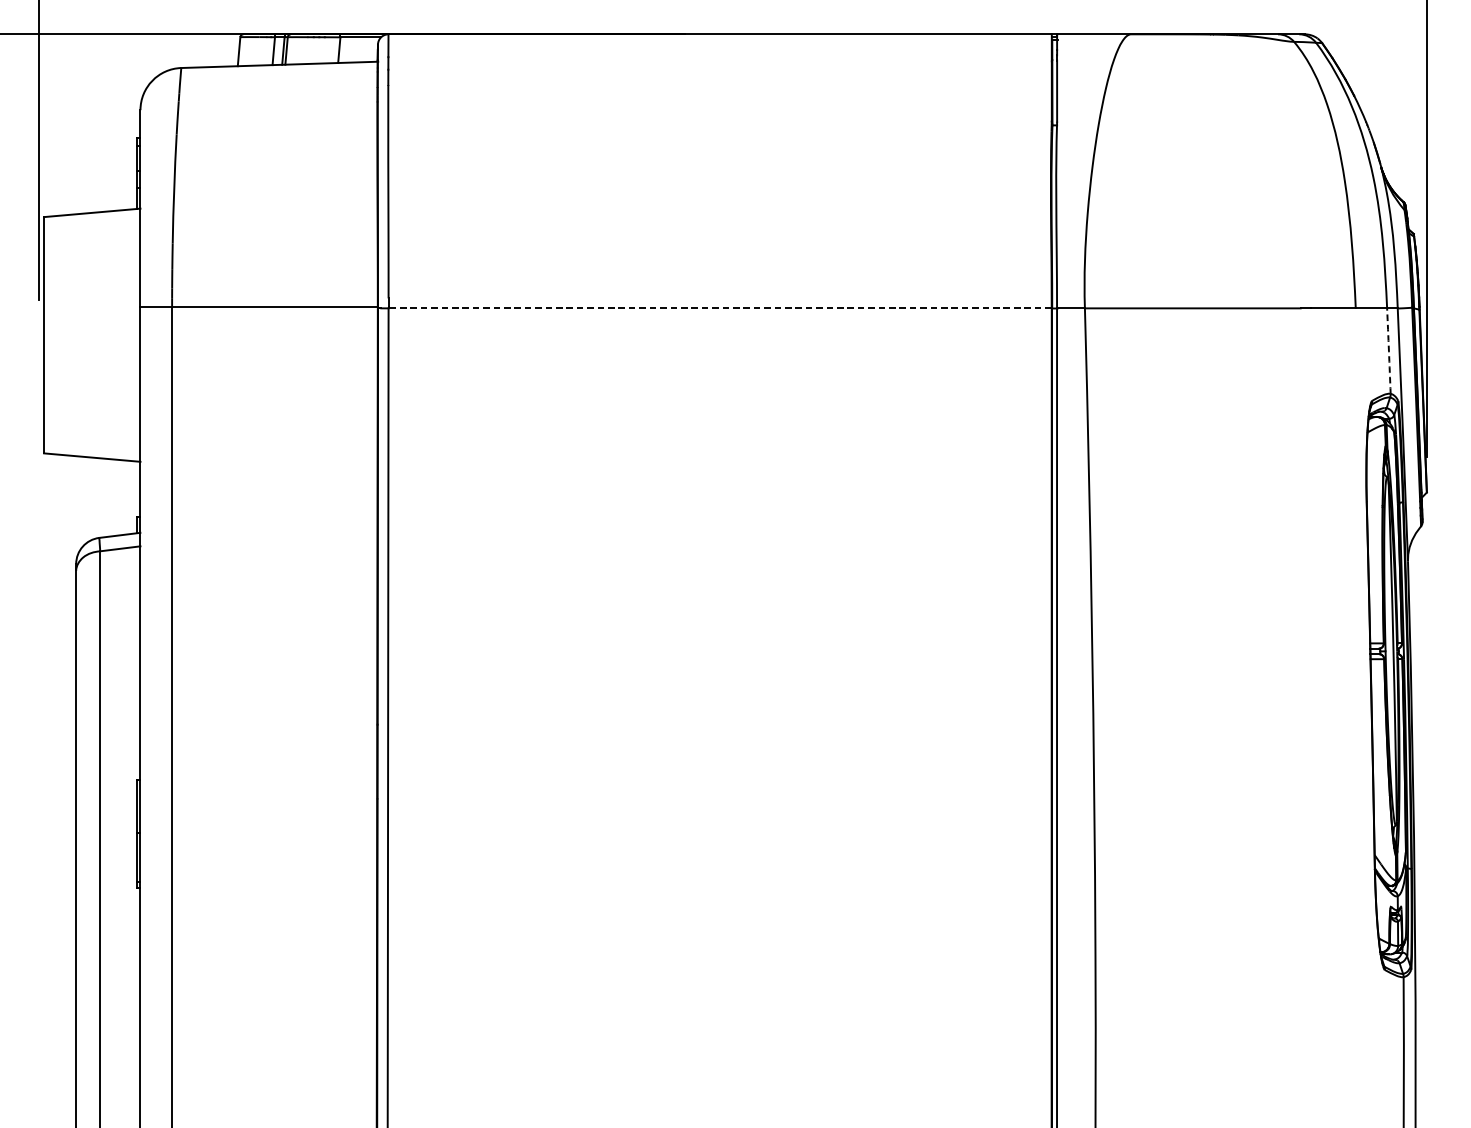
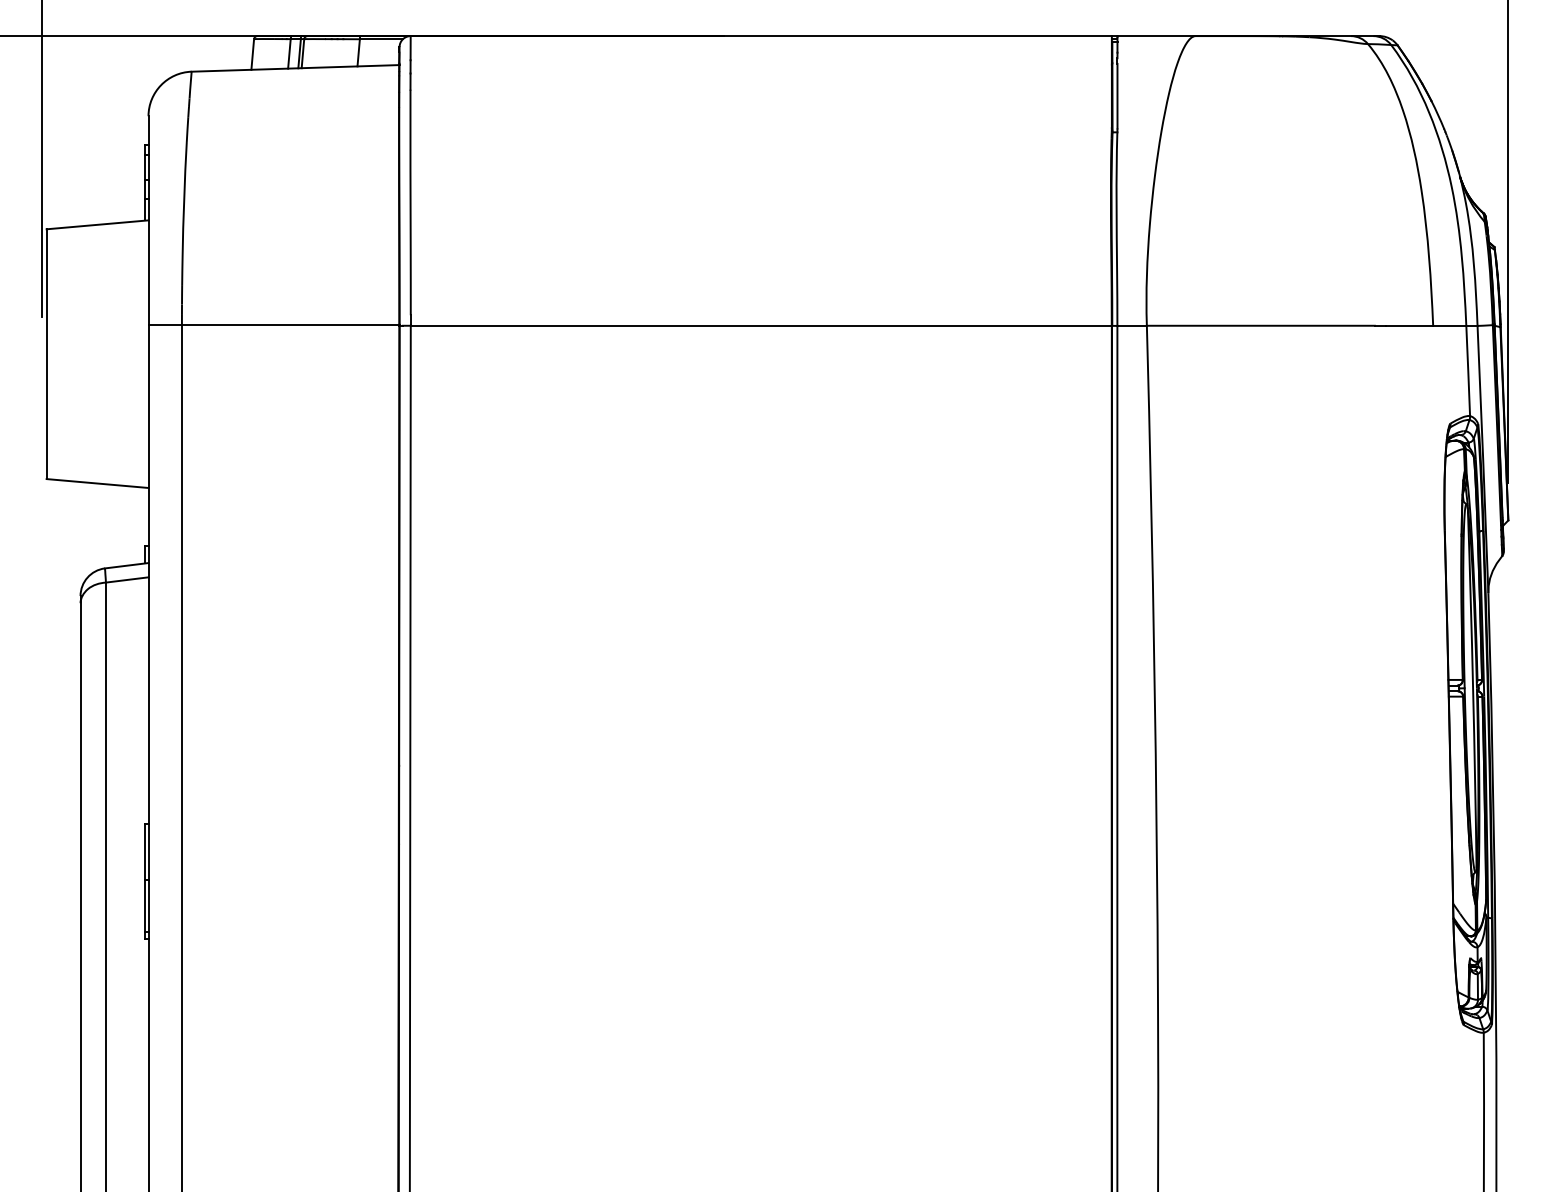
line: (720, 308) -> (761, 325), dashed -> solid
arc: (1389, 350) -> (1468, 370), dashed -> solid

